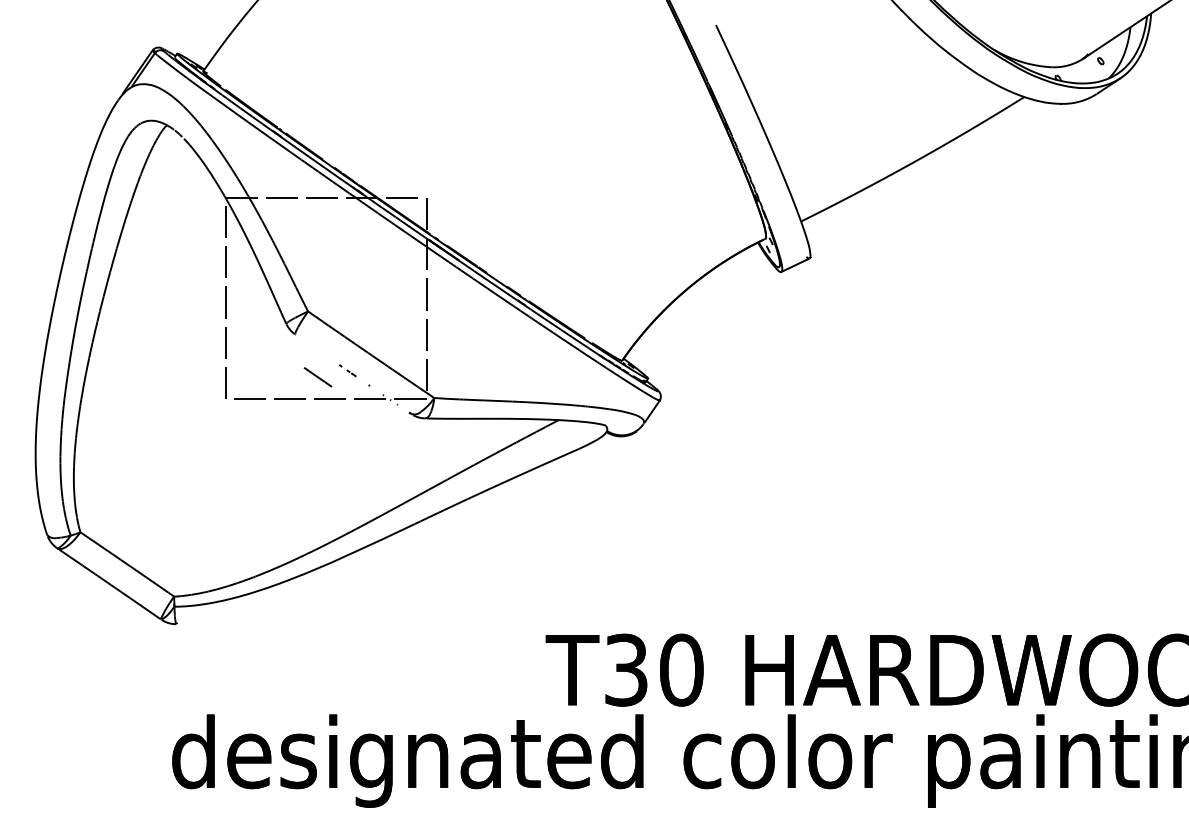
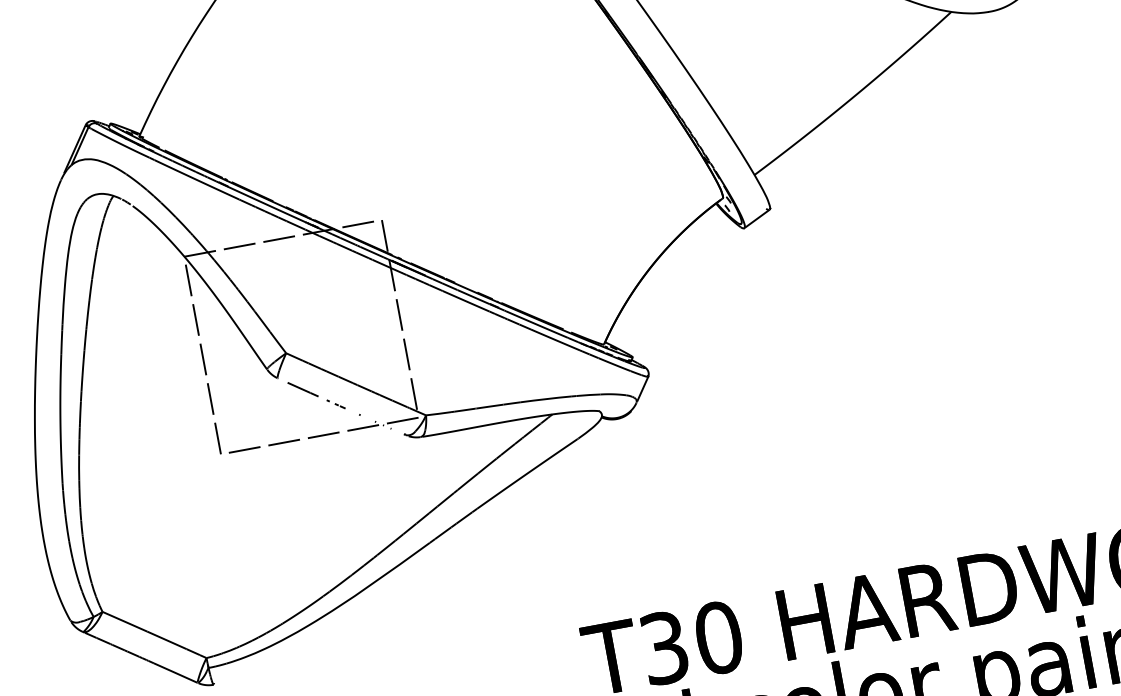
line: (317, 377) -> (302, 389), moved

